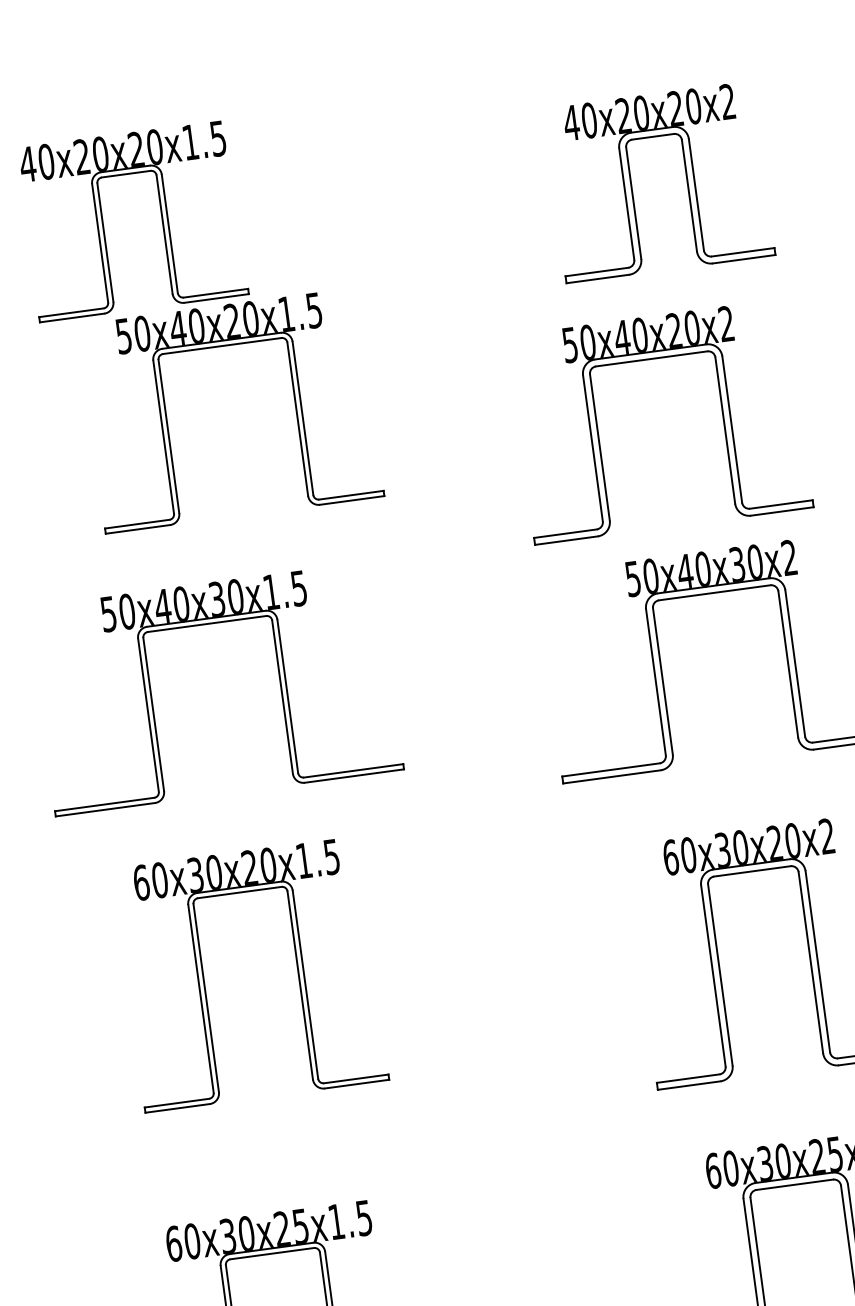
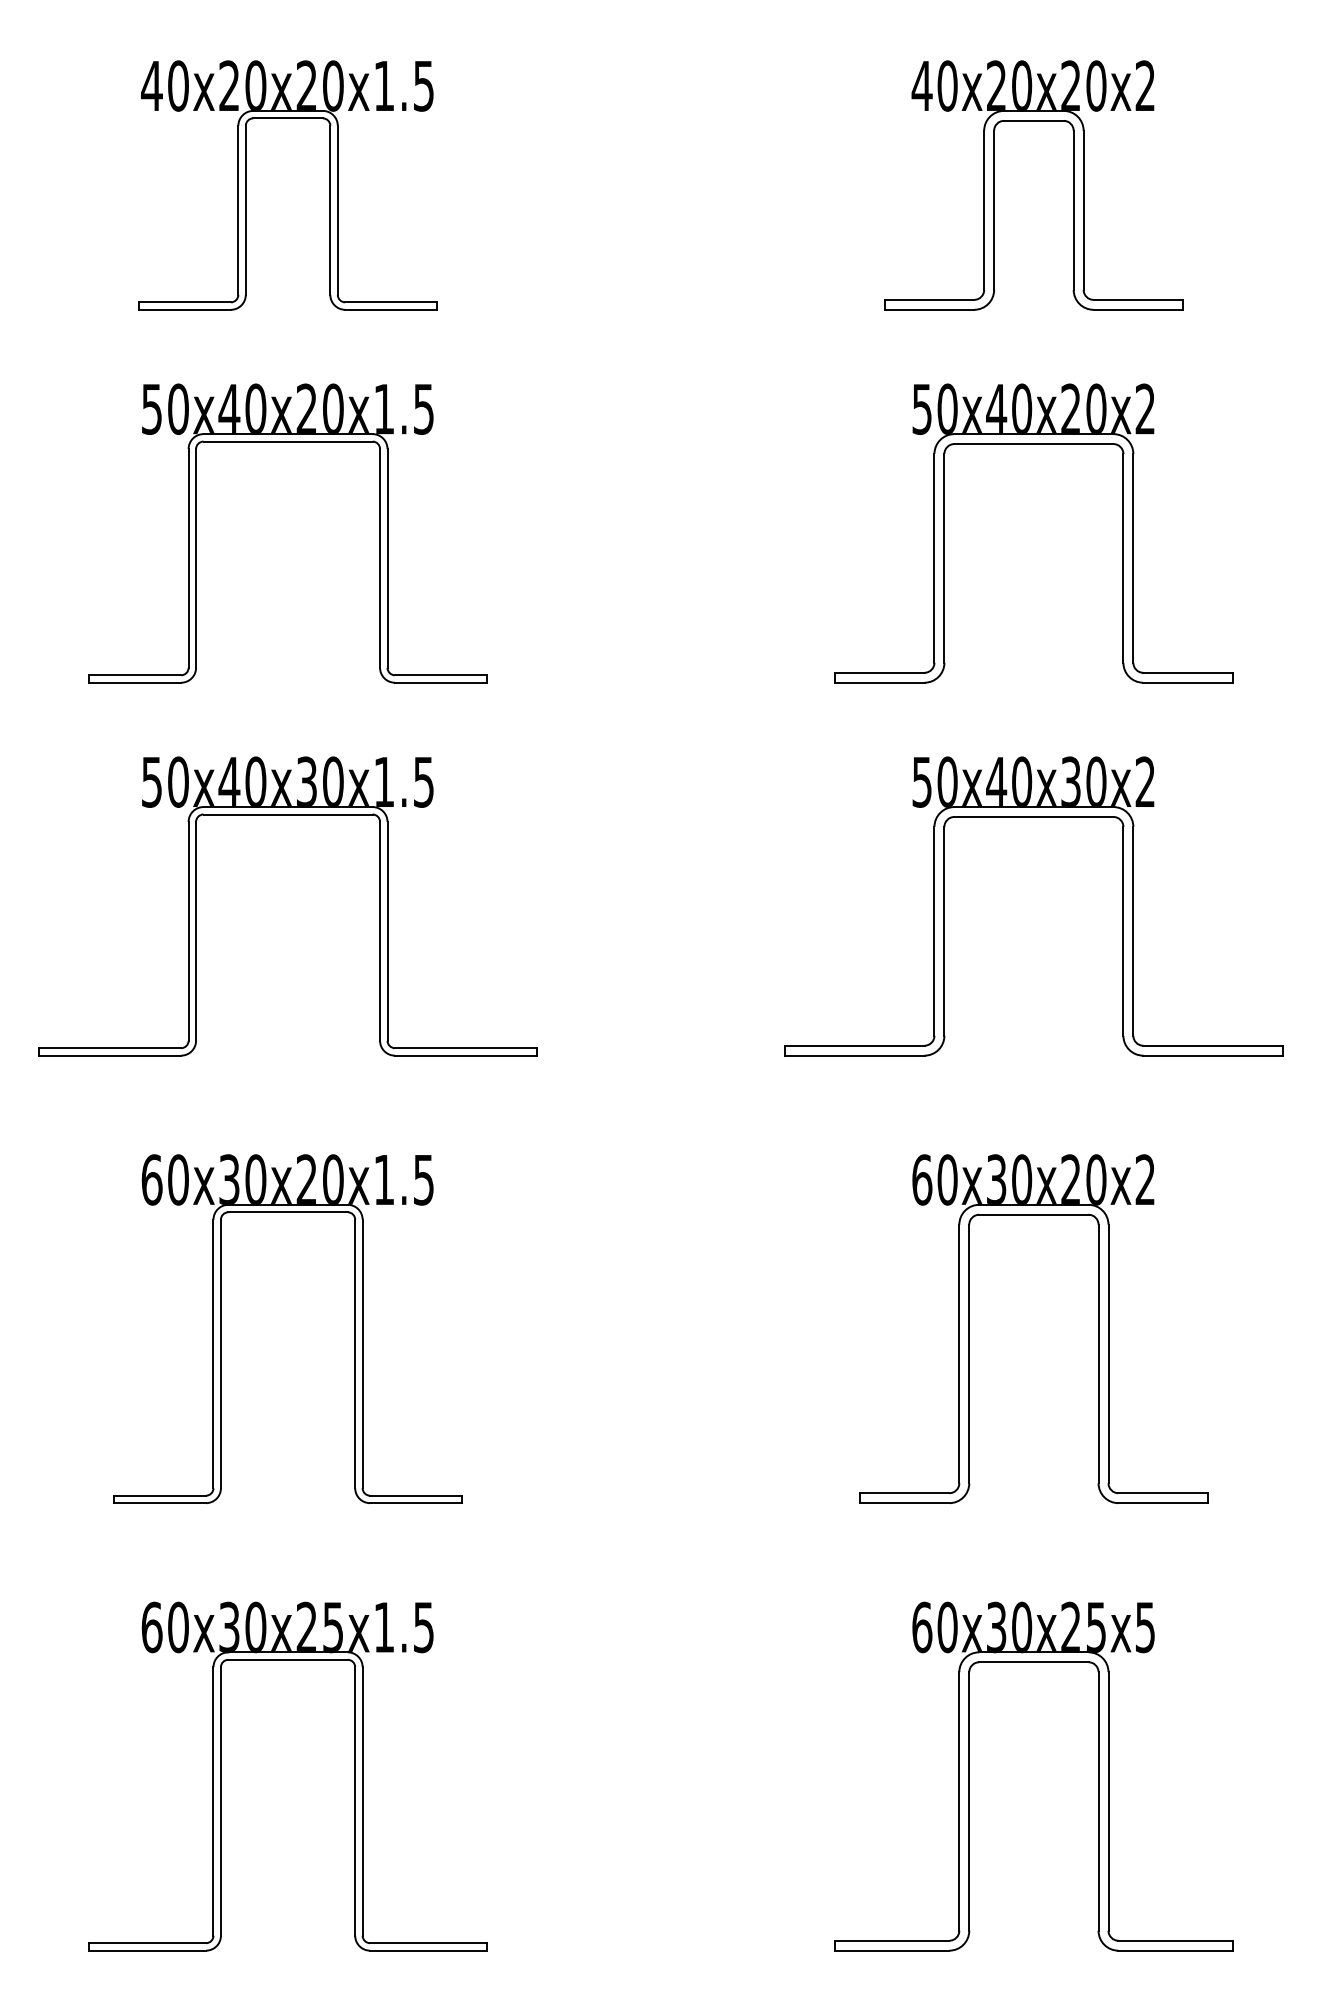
part: (631, 185) -> (994, 185), moved
part: (221, 346) -> (287, 442), moved
part: (651, 359) -> (1033, 444), moved
part: (206, 624) -> (287, 815), moved
part: (204, 980) -> (221, 1328), moved

